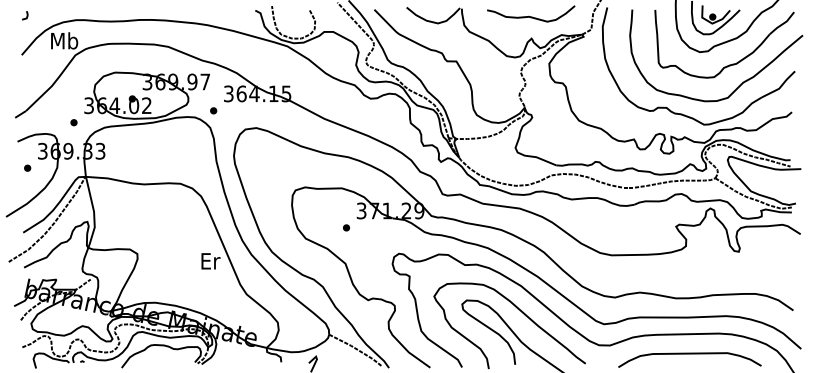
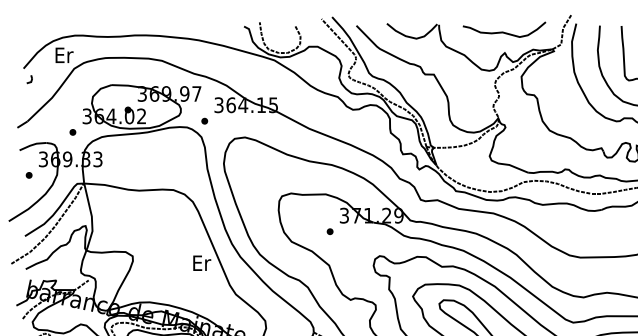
part: (25, 15) -> (29, 79), moved
text: (64, 40) -> (63, 54), Mb -> Er

